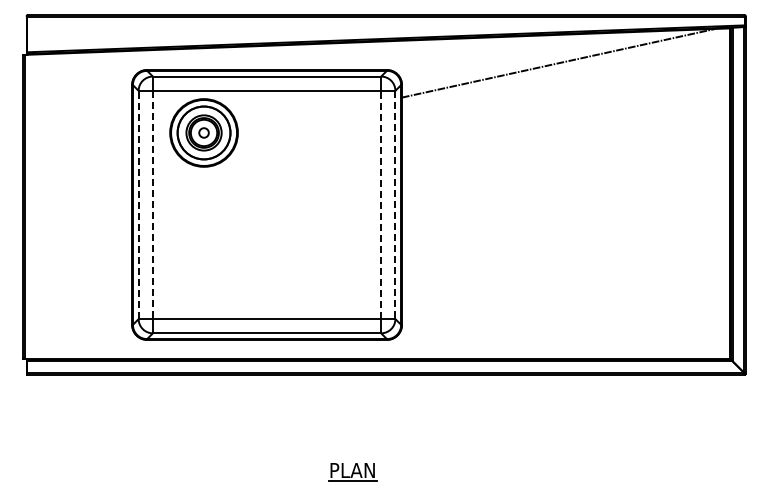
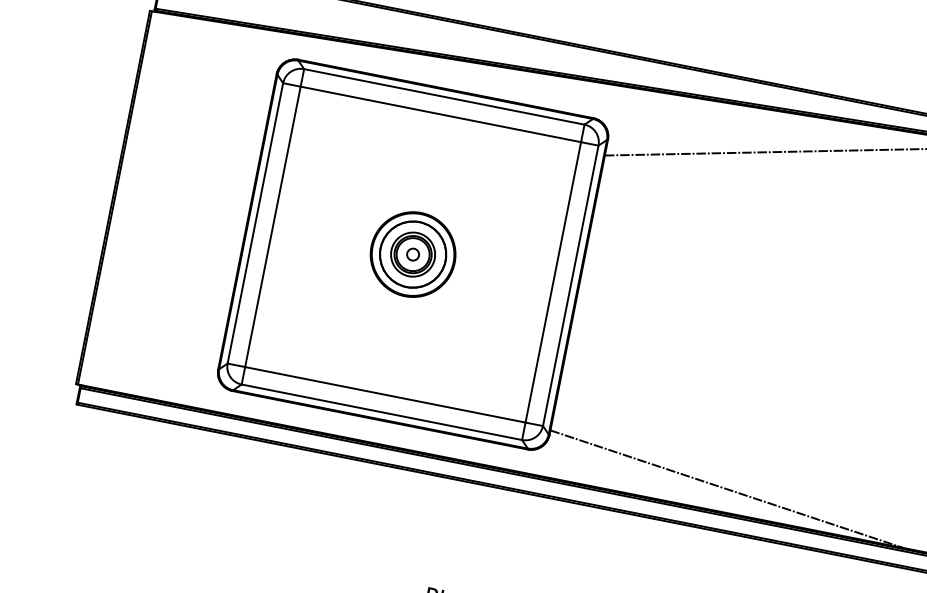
part: (203, 132) -> (412, 253), moved
line: (138, 204) -> (255, 222), dashed -> solid
line: (381, 204) -> (553, 281), dashed -> solid
line: (152, 205) -> (272, 227), dashed -> solid
line: (395, 205) -> (570, 286), dashed -> solid
line: (548, 339) -> (726, 488), added

